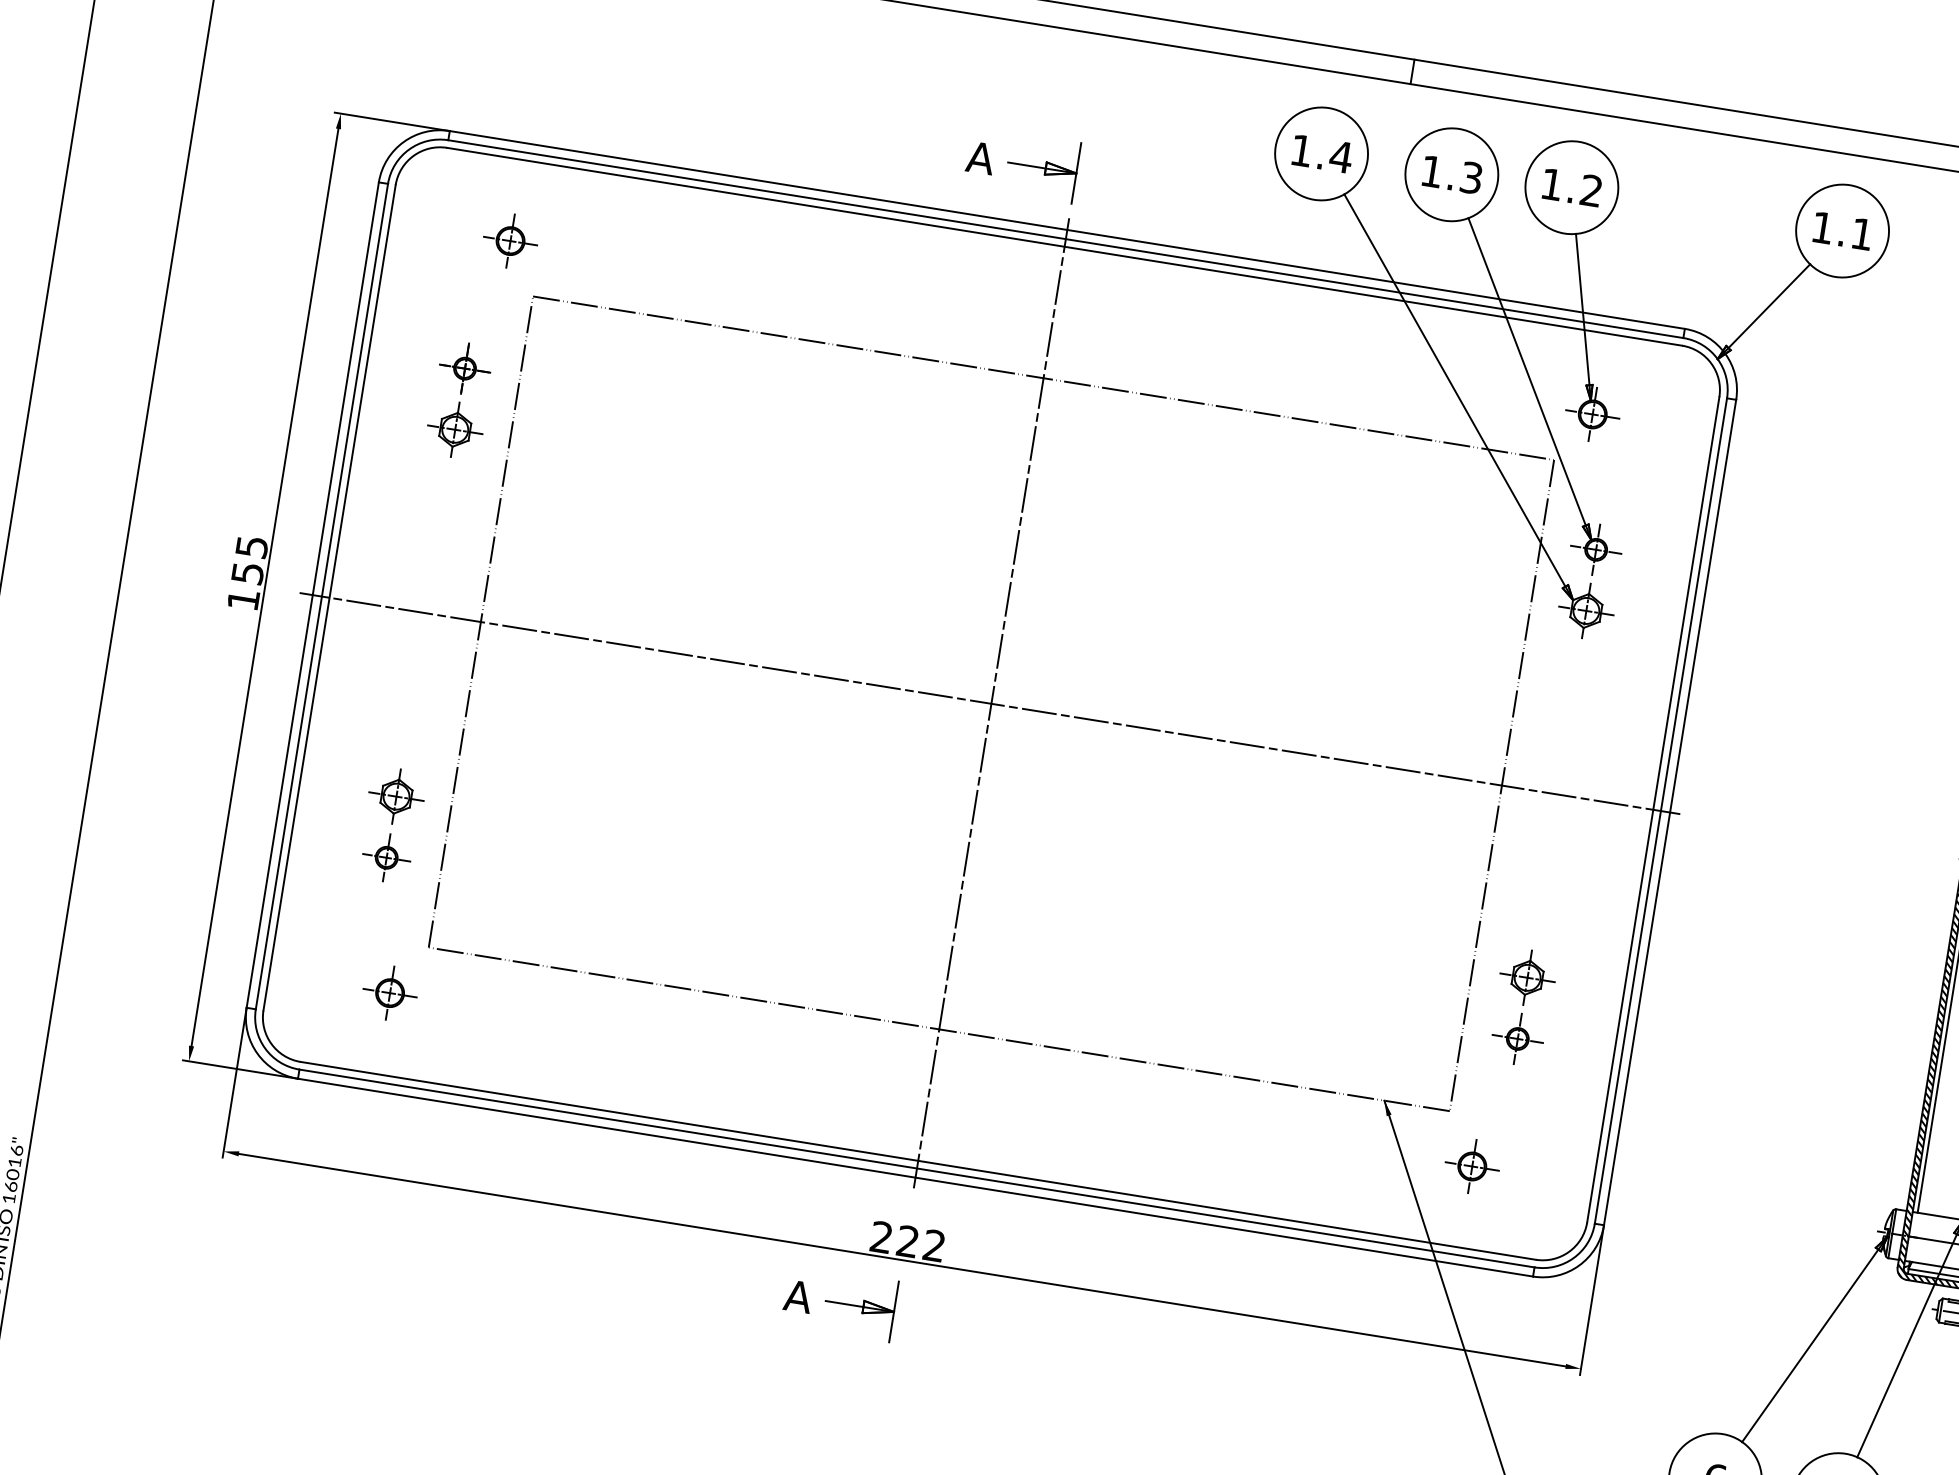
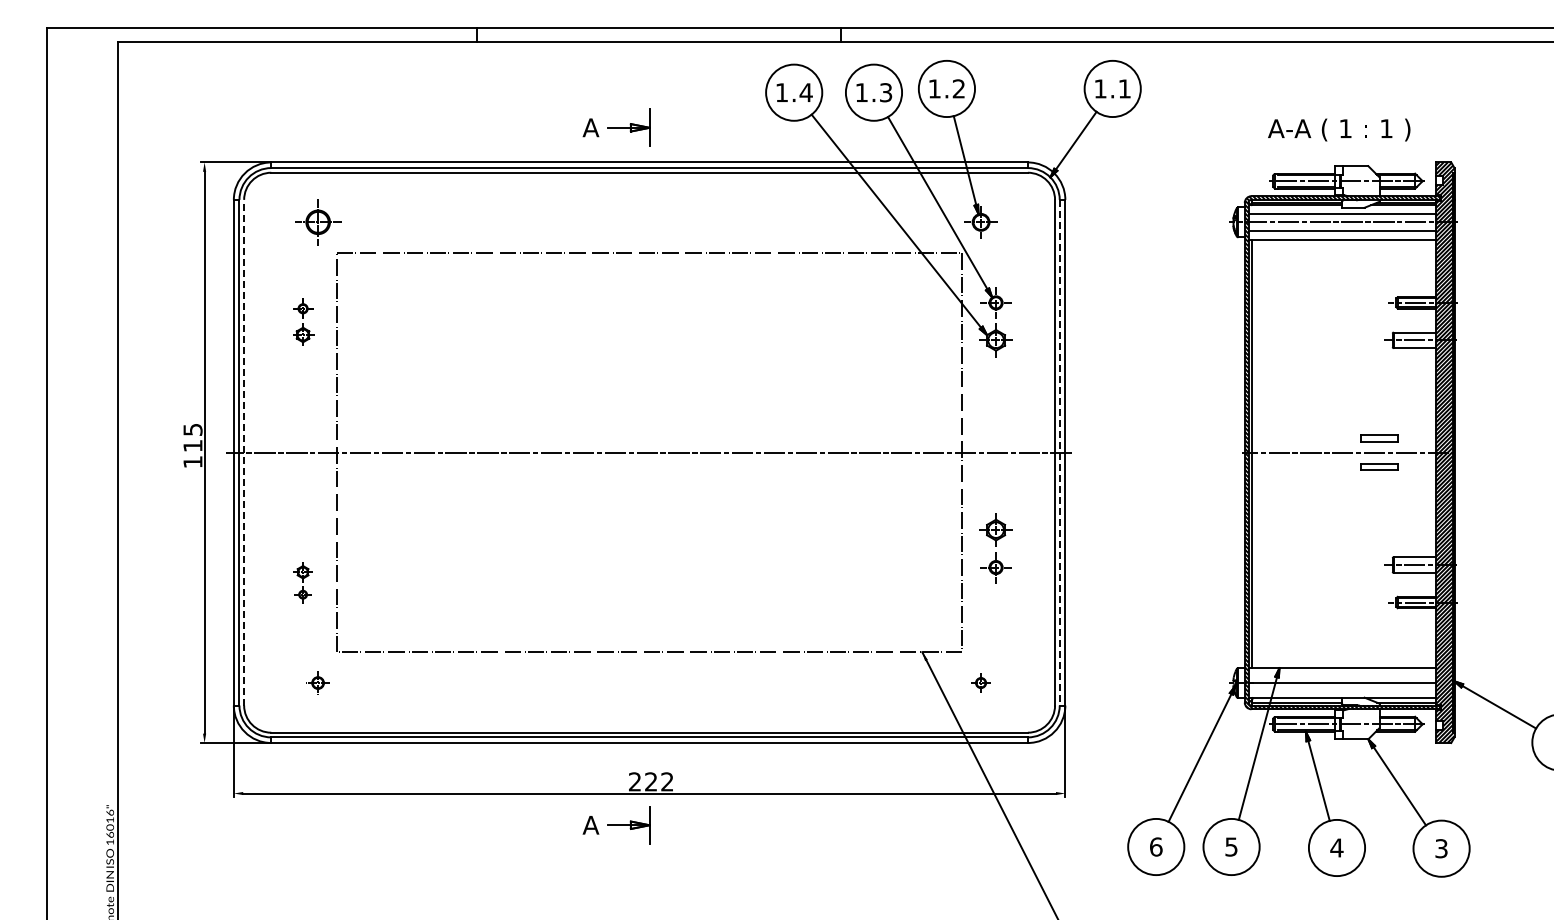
part: (509, 241) -> (317, 222), size x1.4
part: (458, 400) -> (302, 322), size x0.7
text: (246, 574) -> (192, 446), 155 -> 115
line: (330, 597) -> (244, 452), solid -> dashed
line: (991, 703) -> (649, 452), removed
line: (1660, 810) -> (1059, 452), solid -> dashed
part: (390, 824) -> (302, 582), size x0.6
part: (389, 992) -> (317, 682), size x0.7
part: (1521, 1007) -> (995, 548), moved
part: (1471, 1165) -> (980, 682), size x0.6

